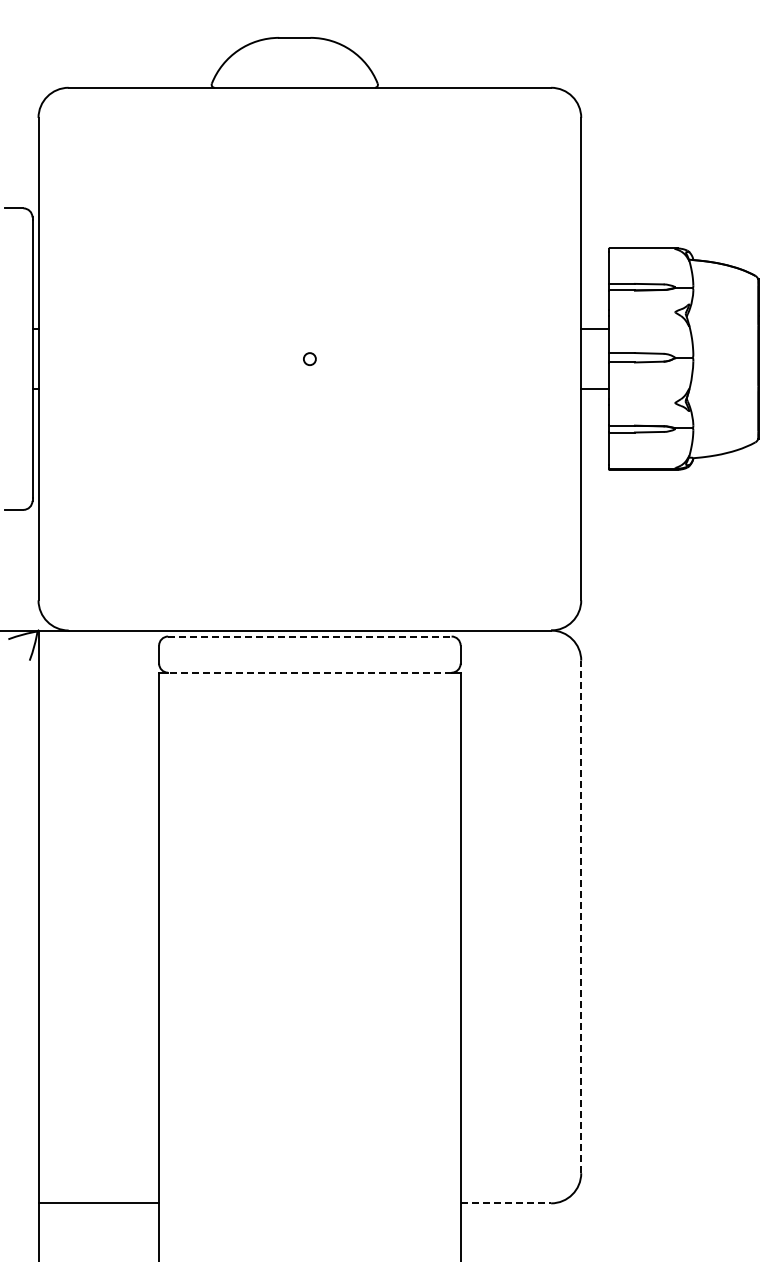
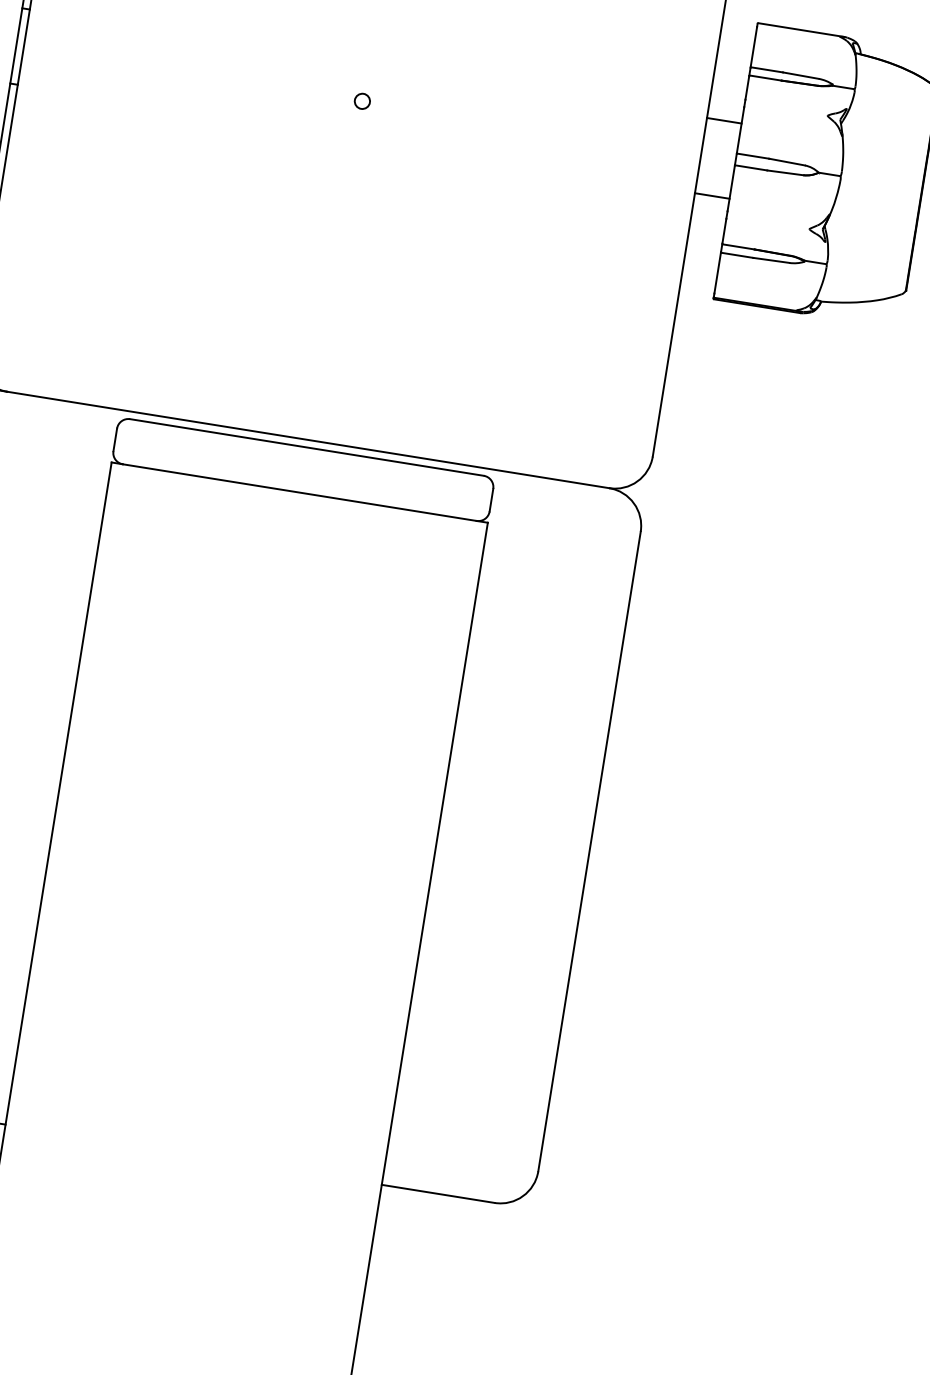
line: (309, 636) -> (306, 447), dashed -> solid
line: (309, 672) -> (299, 492), dashed -> solid
line: (581, 916) -> (589, 851), dashed -> solid
line: (506, 1203) -> (438, 1194), dashed -> solid

